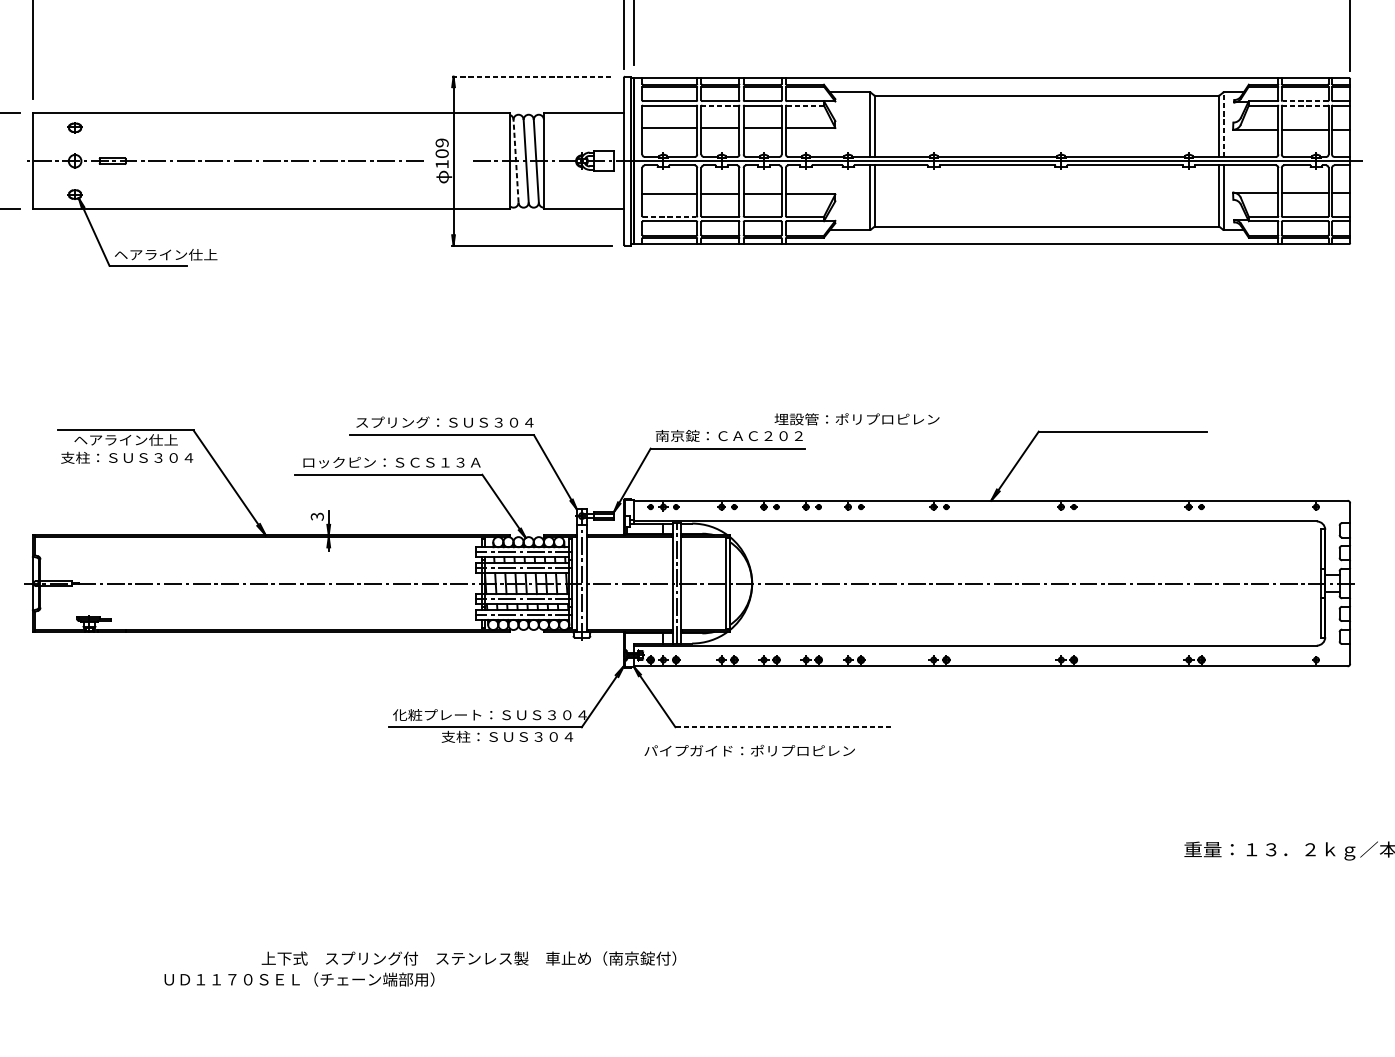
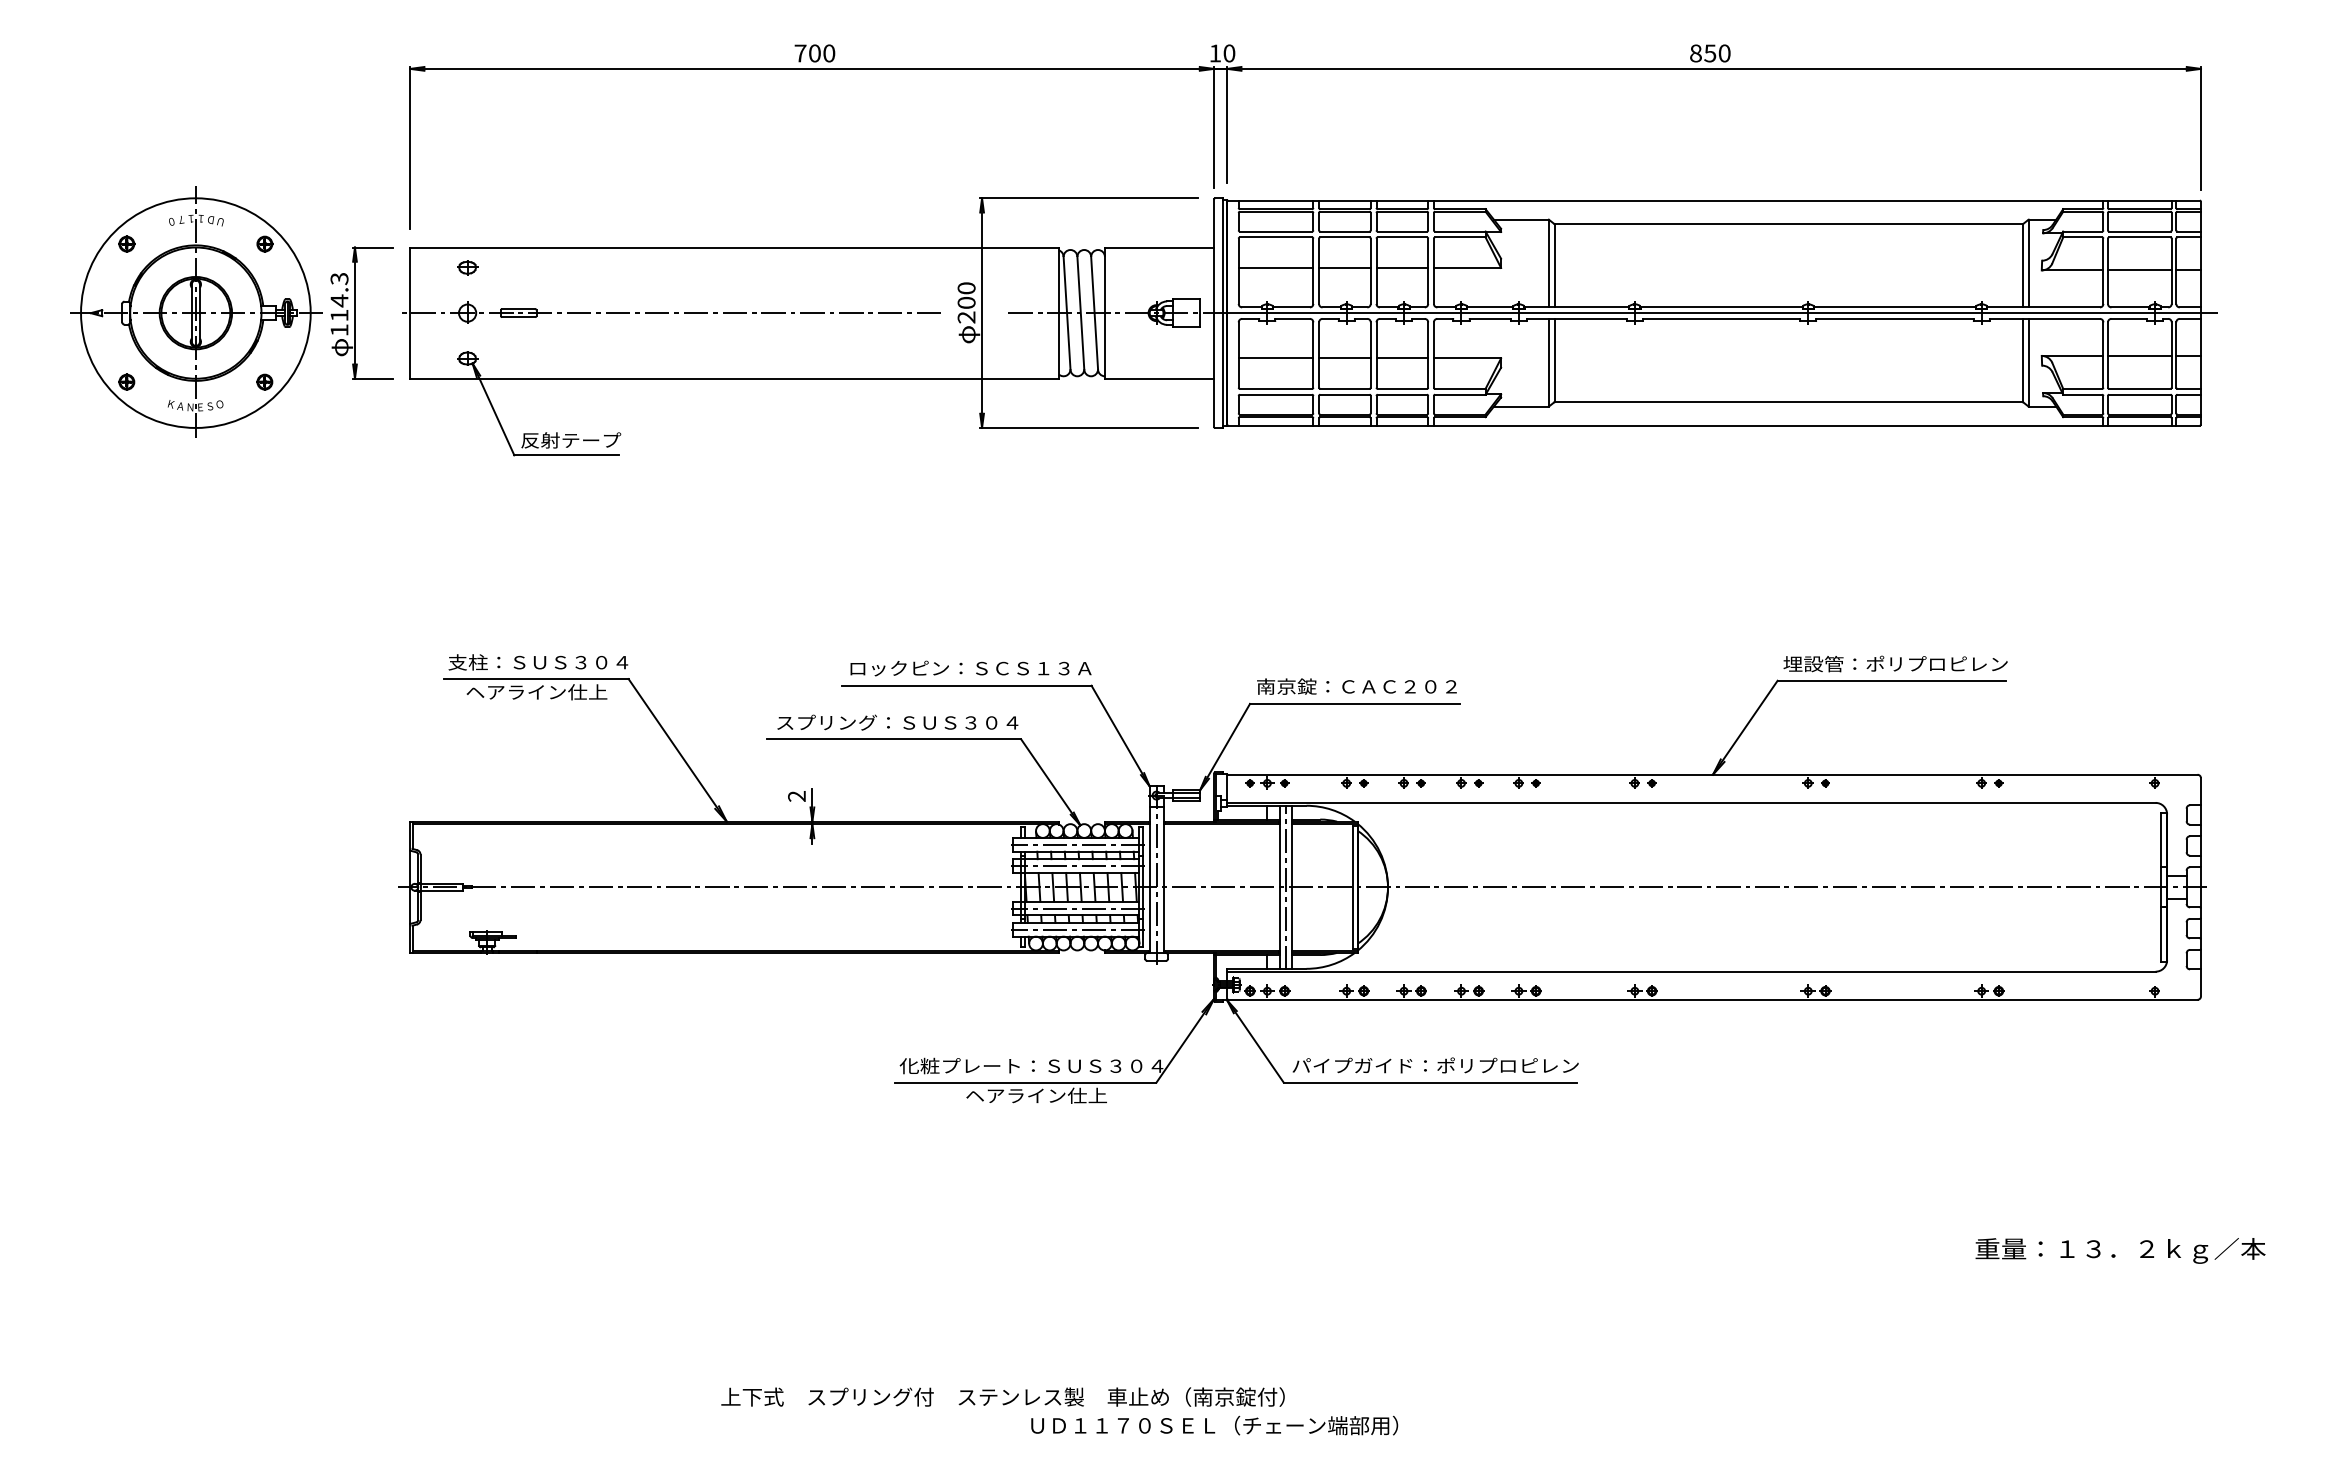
line: (532, 76) -> (1089, 198), dashed -> solid
line: (1304, 101) -> (2139, 231), dashed -> solid
line: (720, 105) -> (1344, 237), dashed -> solid
line: (805, 105) -> (1460, 237), dashed -> solid
line: (1304, 105) -> (2139, 237), dashed -> solid
line: (1223, 124) -> (2028, 263), dashed -> solid
text: (442, 153) -> (966, 302), 109 -> 200
line: (516, 160) -> (1067, 312), dashed -> solid
line: (670, 216) -> (1276, 388), dashed -> solid
text: (166, 254) -> (591, 440), ヘアライン仕上 -> 反射テープ
text: (856, 418) -> (1895, 663), moved
text: (445, 422) -> (970, 668), スプリング：ＳＵＳ３０４ -> ロックピン：ＳＣＳ１３Ａ
text: (127, 457) -> (538, 662), moved
text: (391, 462) -> (897, 722), ロックピン：ＳＣＳ１３Ａ -> スプリング：ＳＵＳ３０４
text: (317, 516) -> (796, 796), 3 -> 2
line: (783, 727) -> (1430, 1082), dashed -> solid
text: (507, 736) -> (1055, 1095), 支柱：ＳＵＳ３０４ -> ヘアライン仕上
text: (749, 750) -> (1435, 1065), moved
text: (299, 979) -> (1214, 1425), moved

